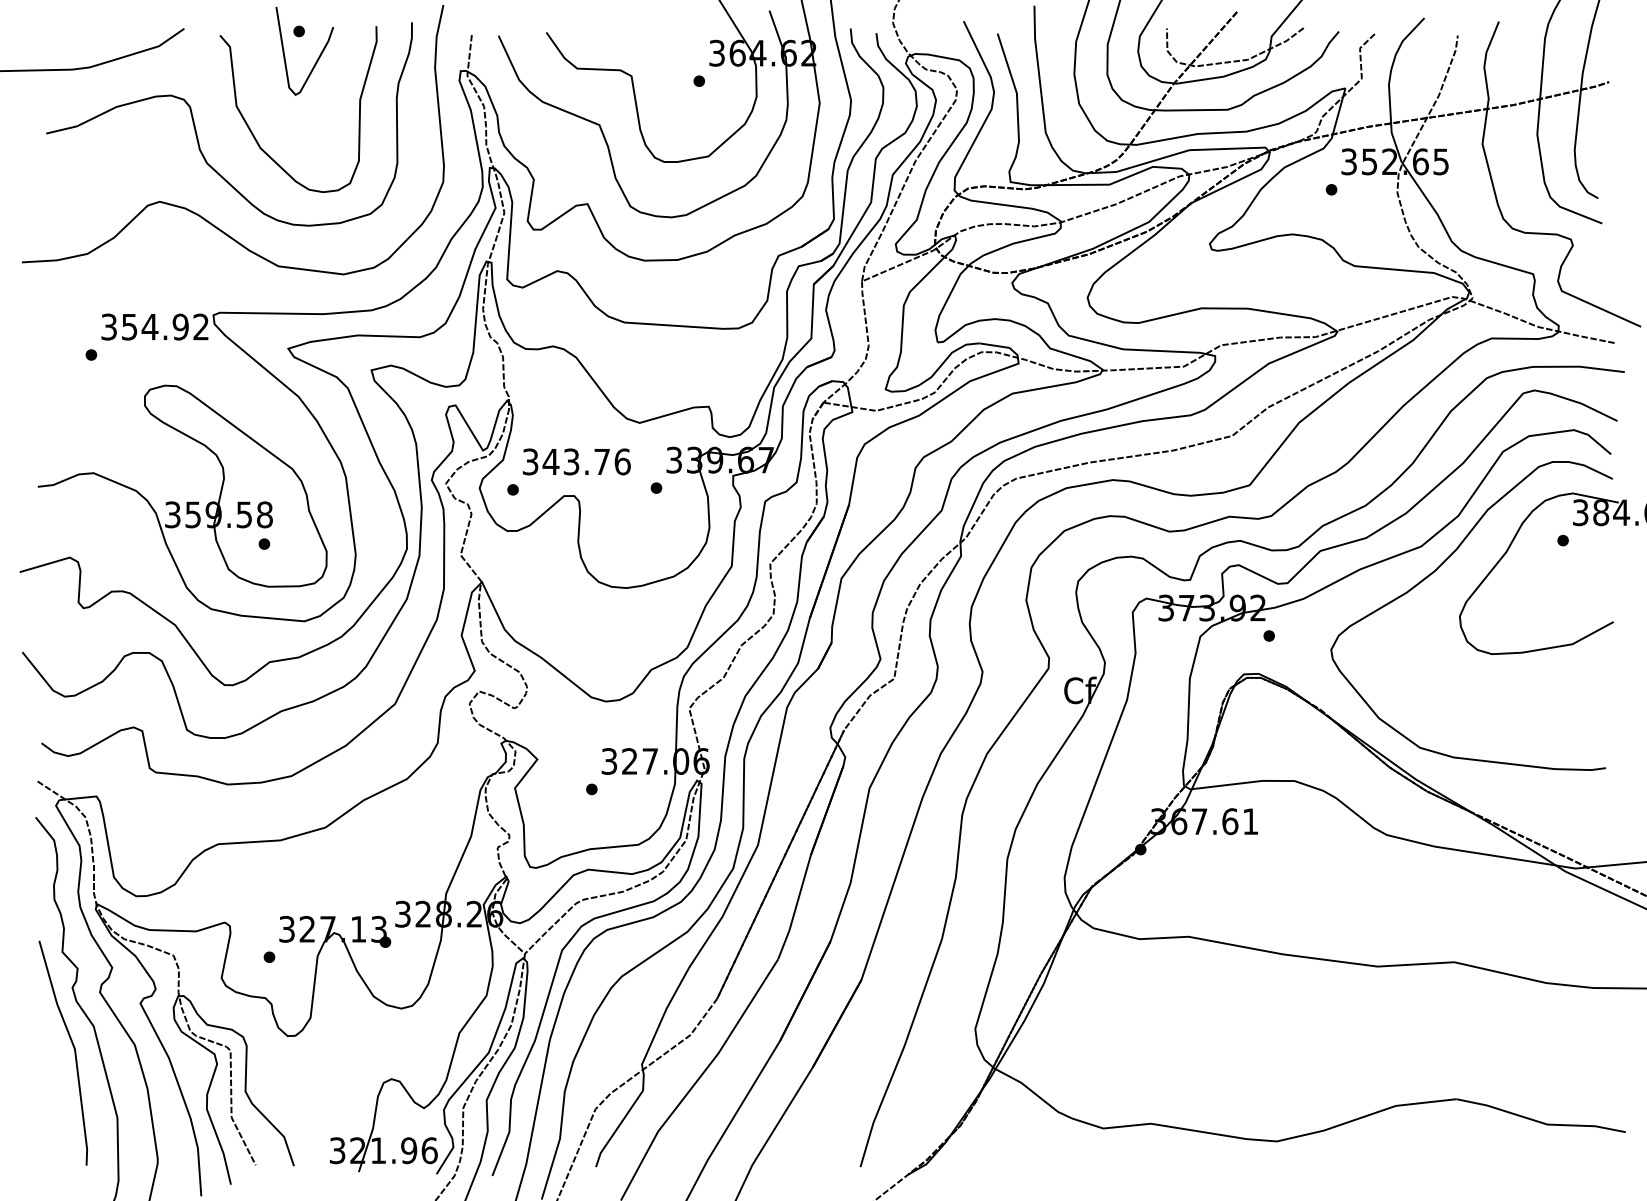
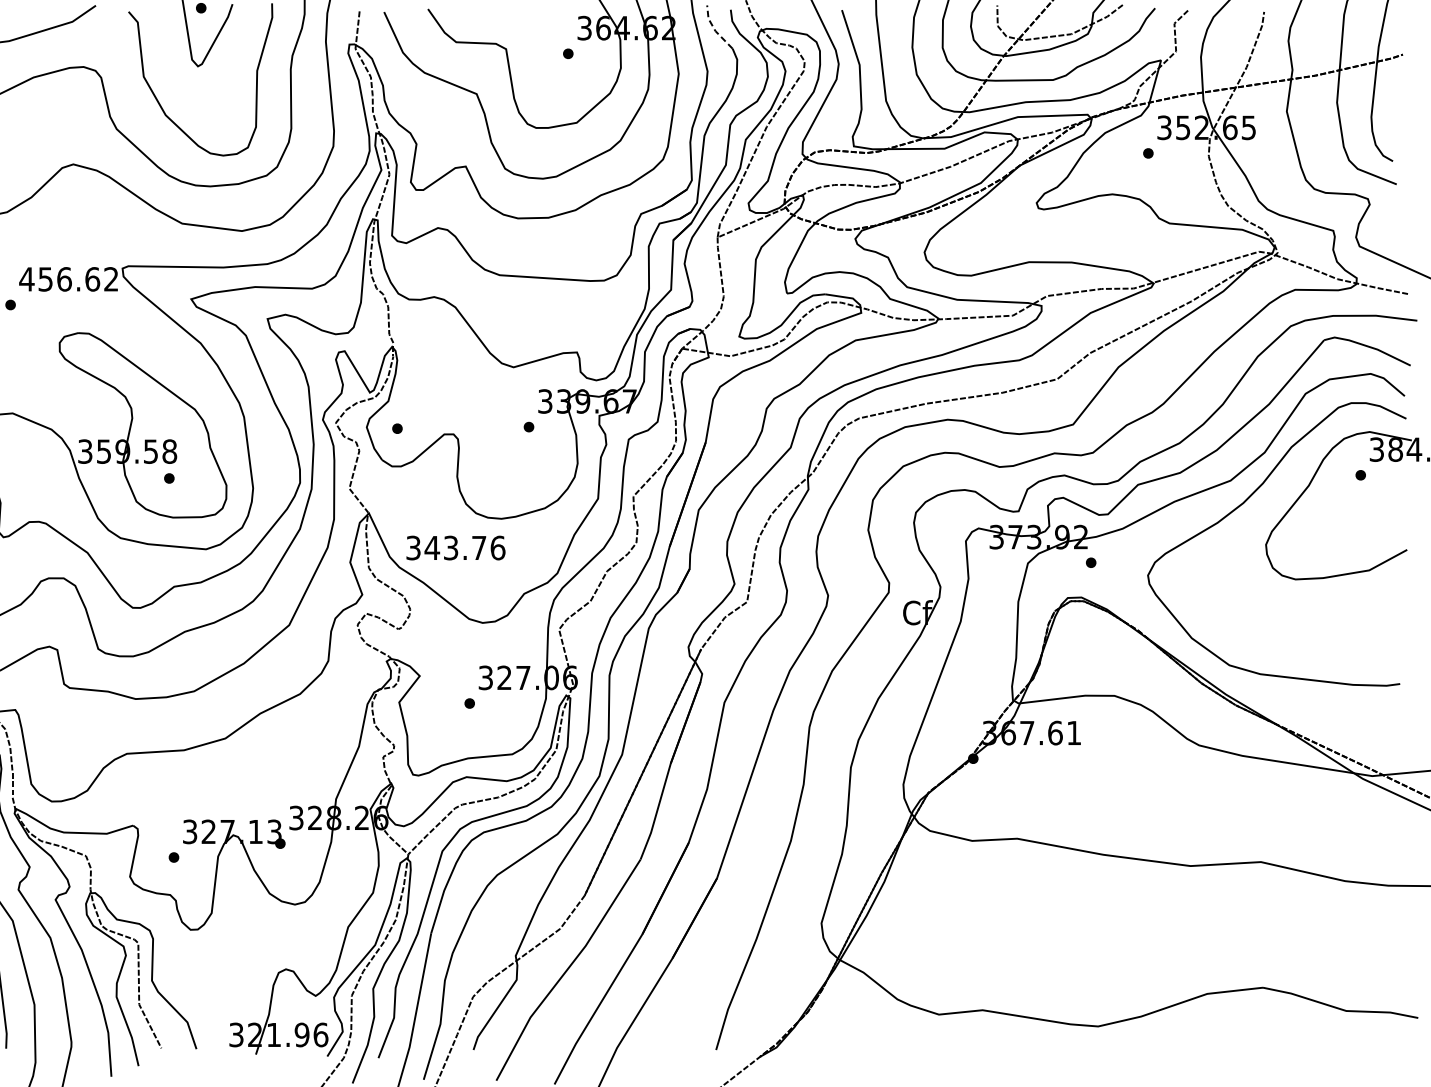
line: (858, 54) -> (714, 29), solid -> dashed
text: (144, 326) -> (59, 278), 354.92 -> 456.62
text: (576, 461) -> (455, 547), moved

